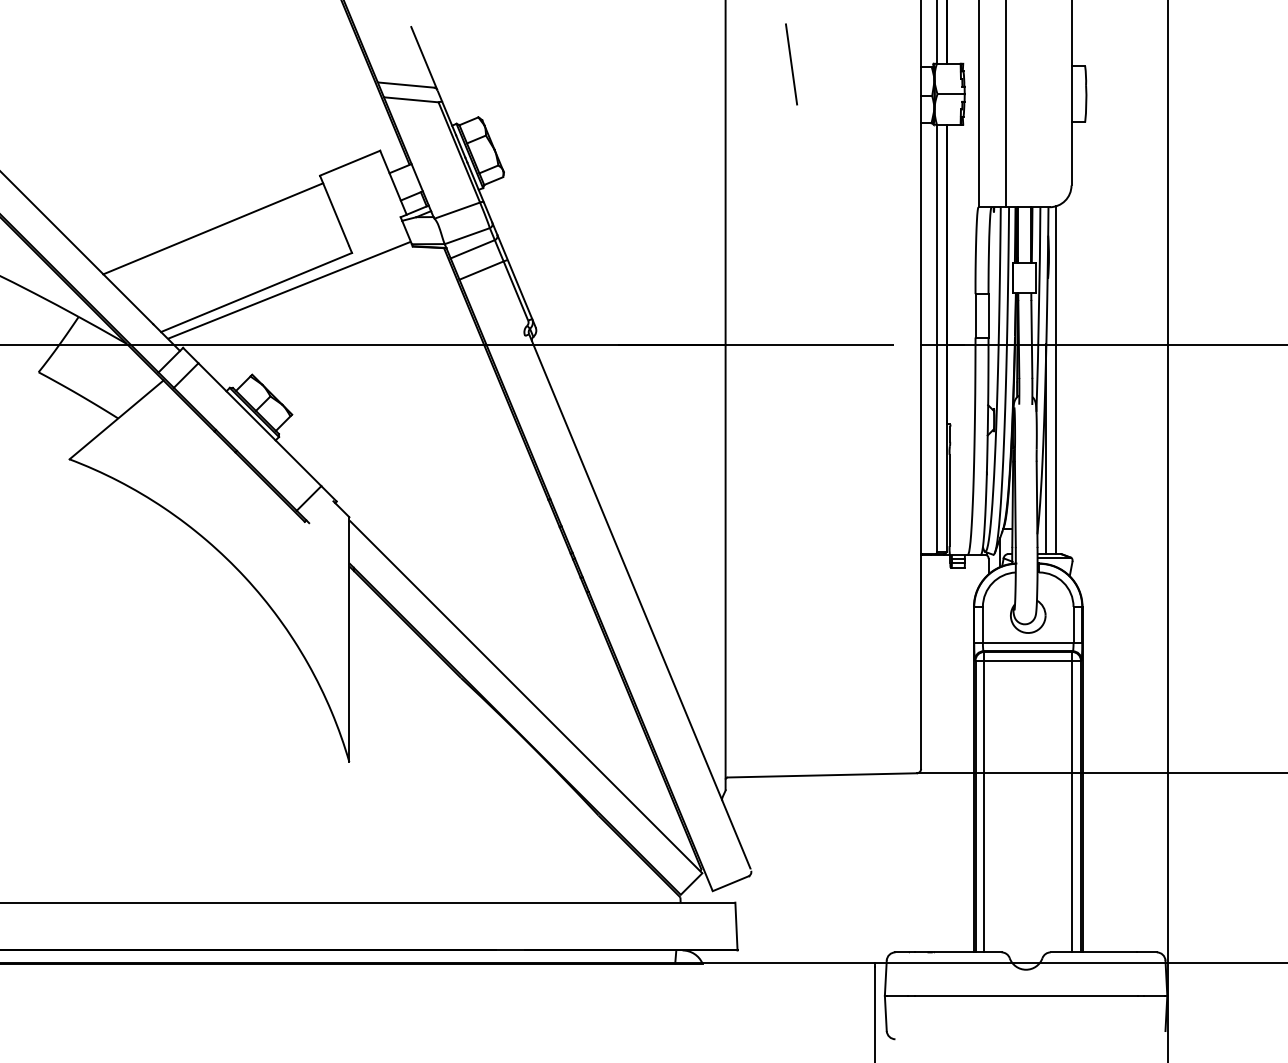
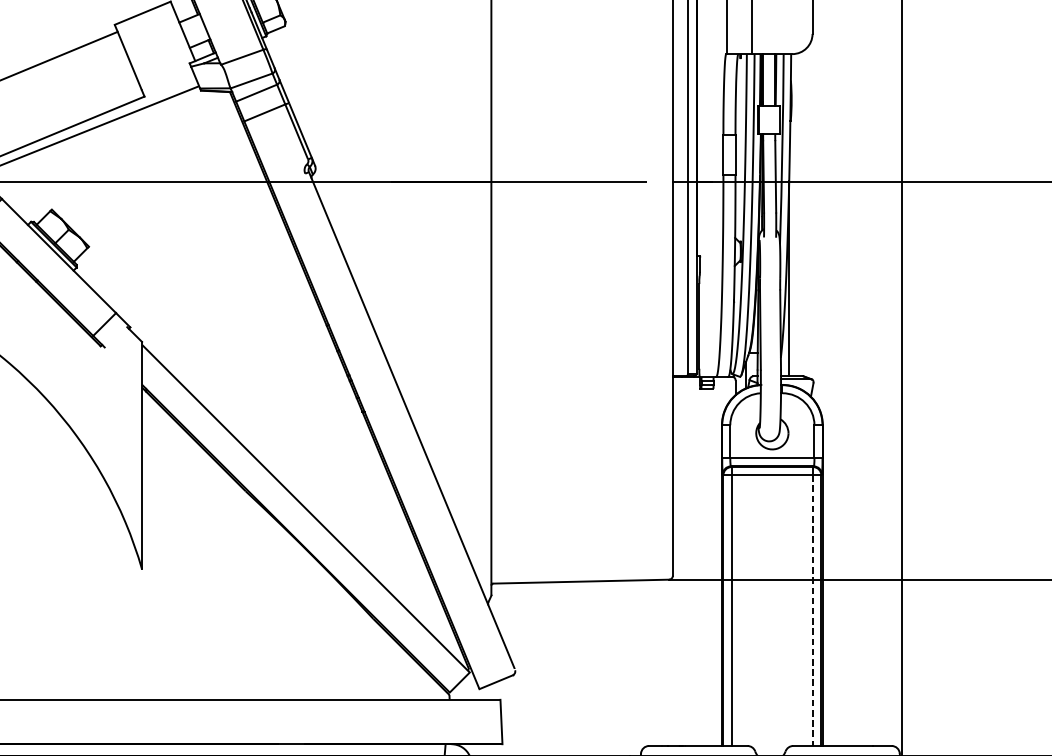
line: (1055, 380) -> (797, 215), removed
line: (1072, 806) -> (813, 610), solid -> dashed

